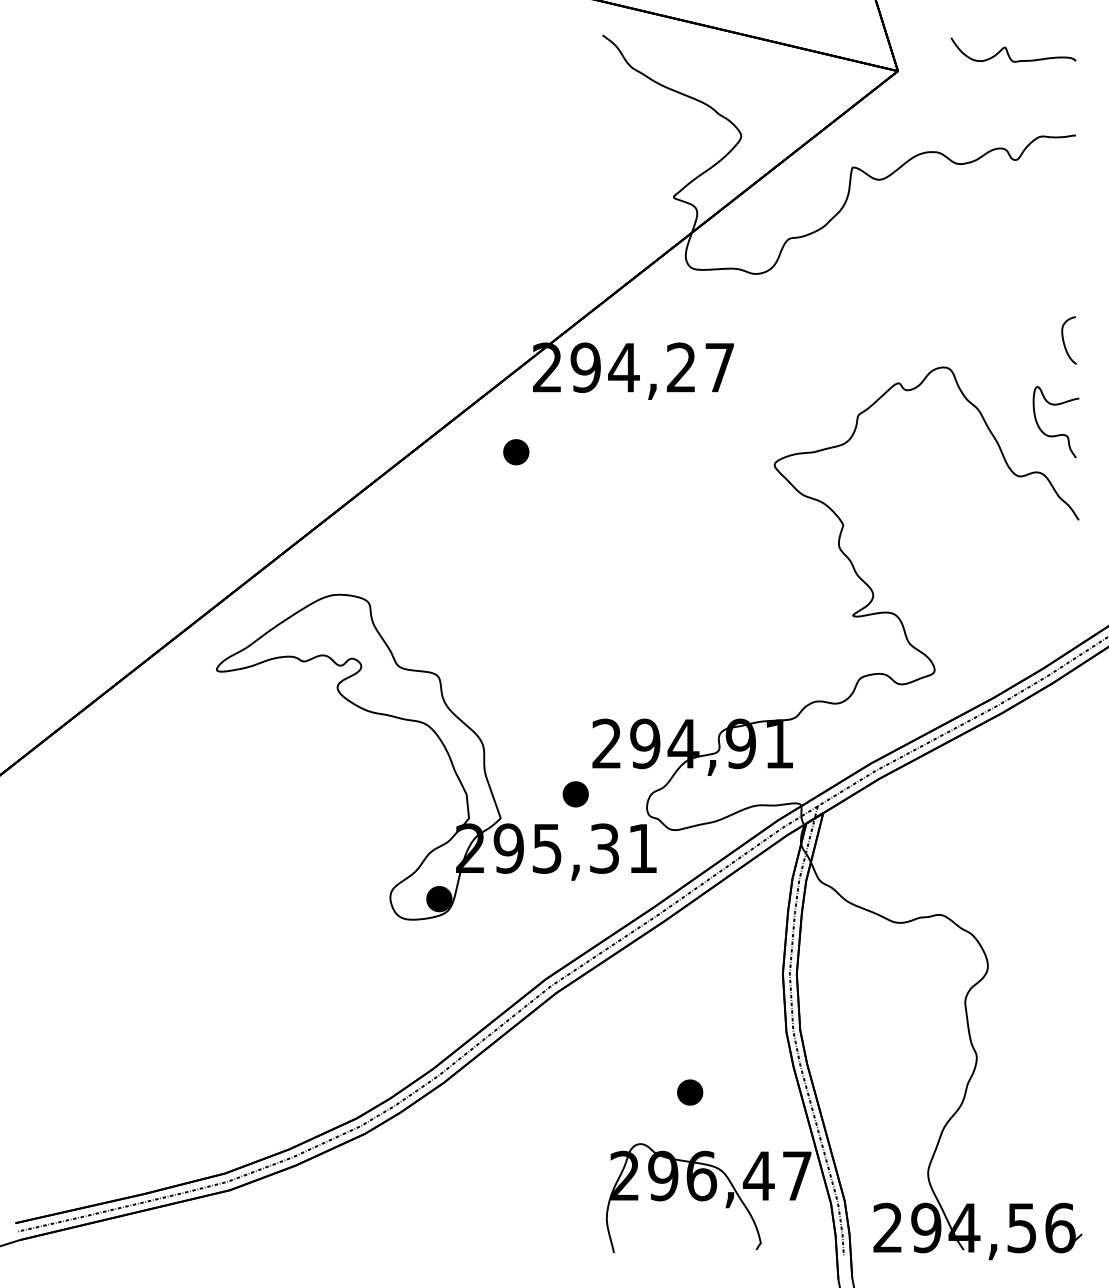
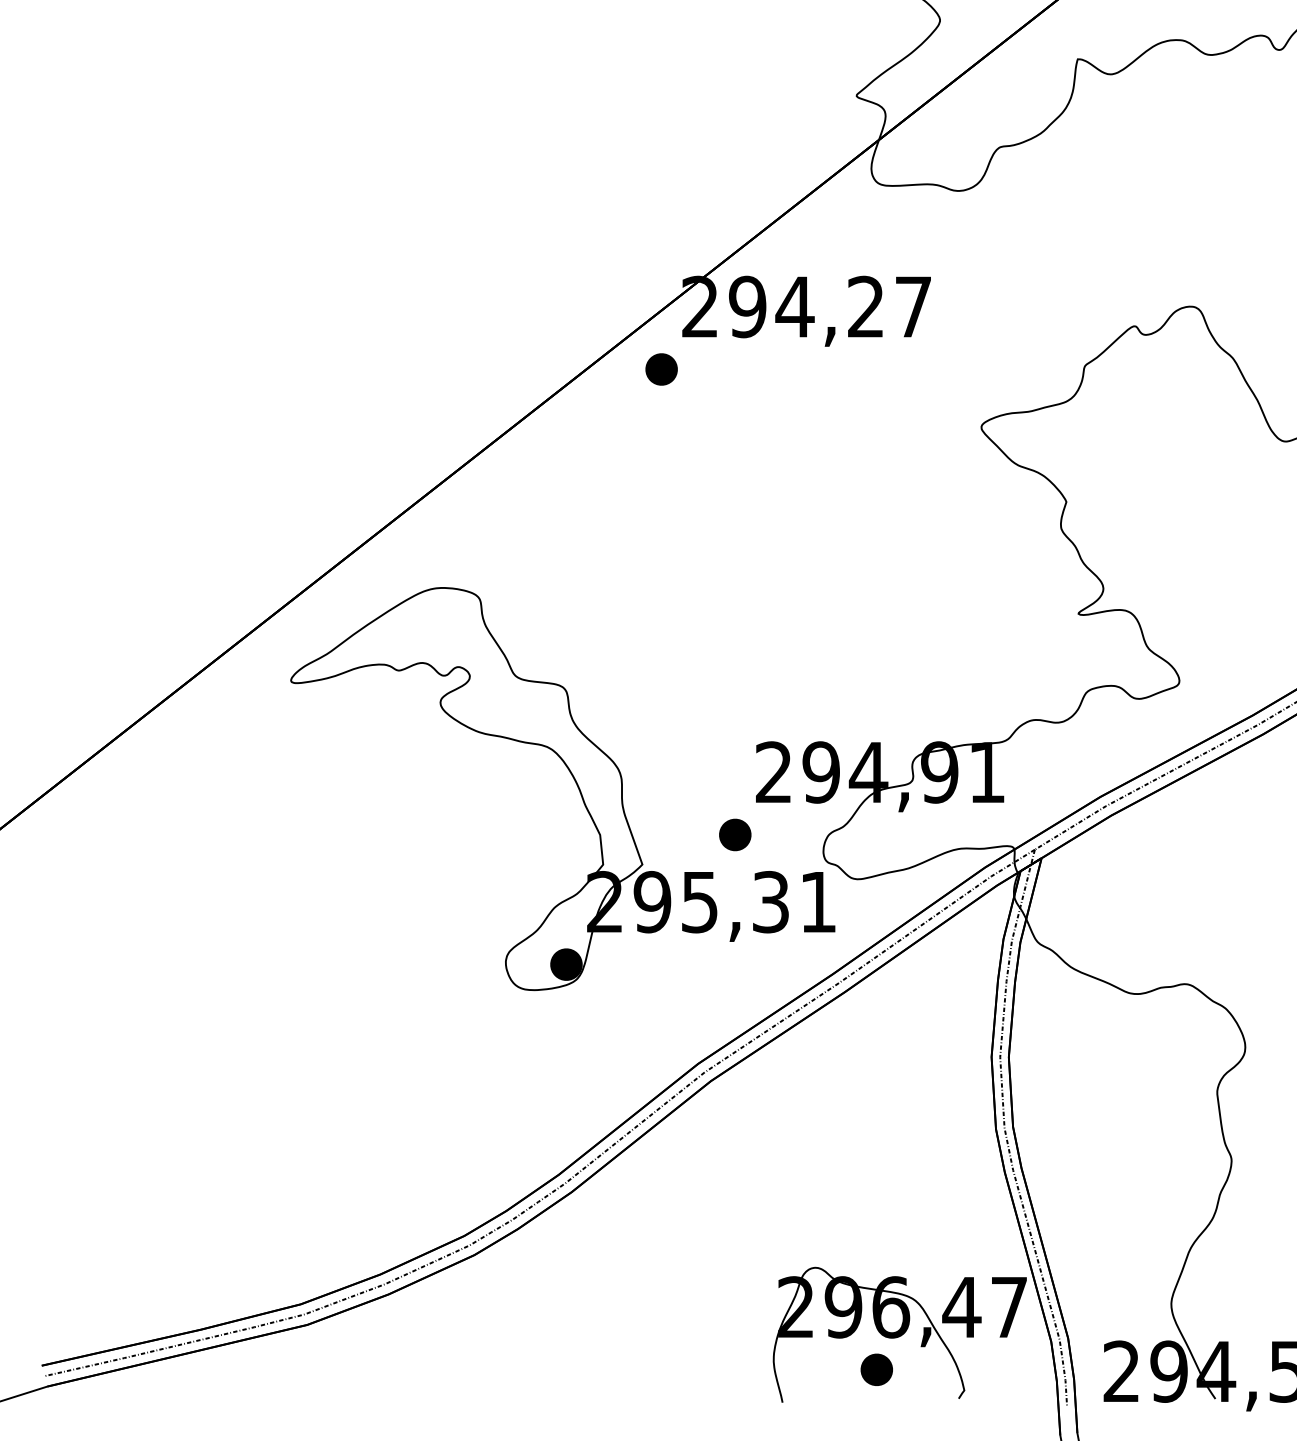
part: (516, 452) -> (661, 369), moved
part: (690, 1092) -> (877, 1369), moved

